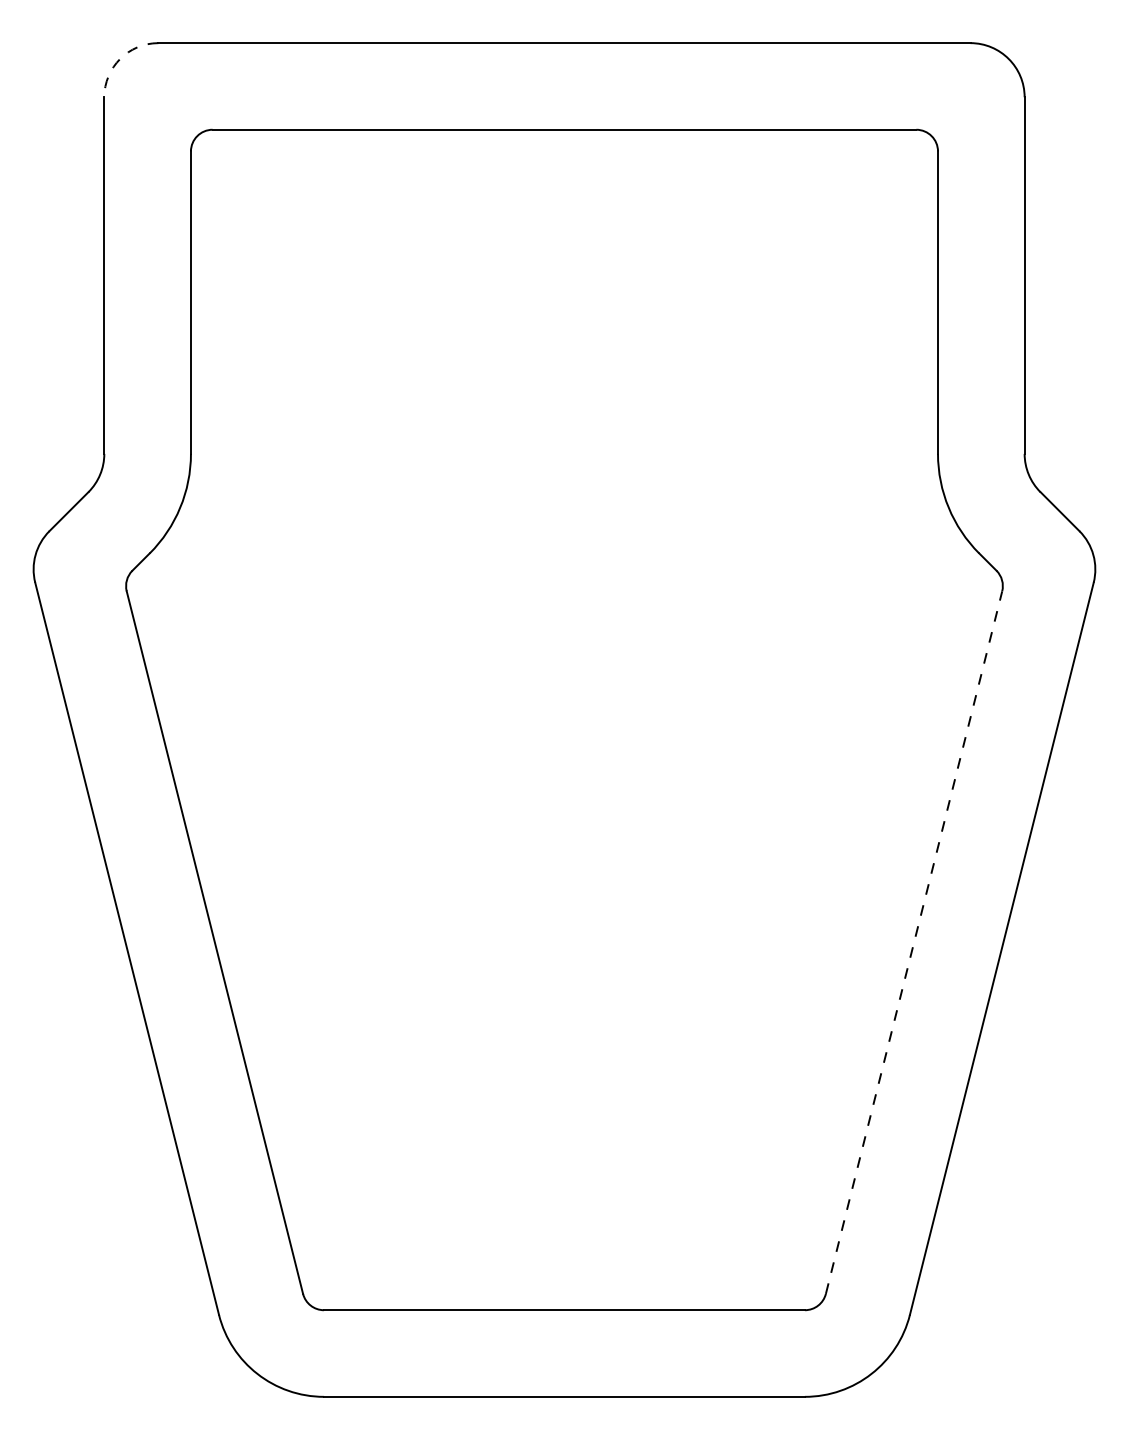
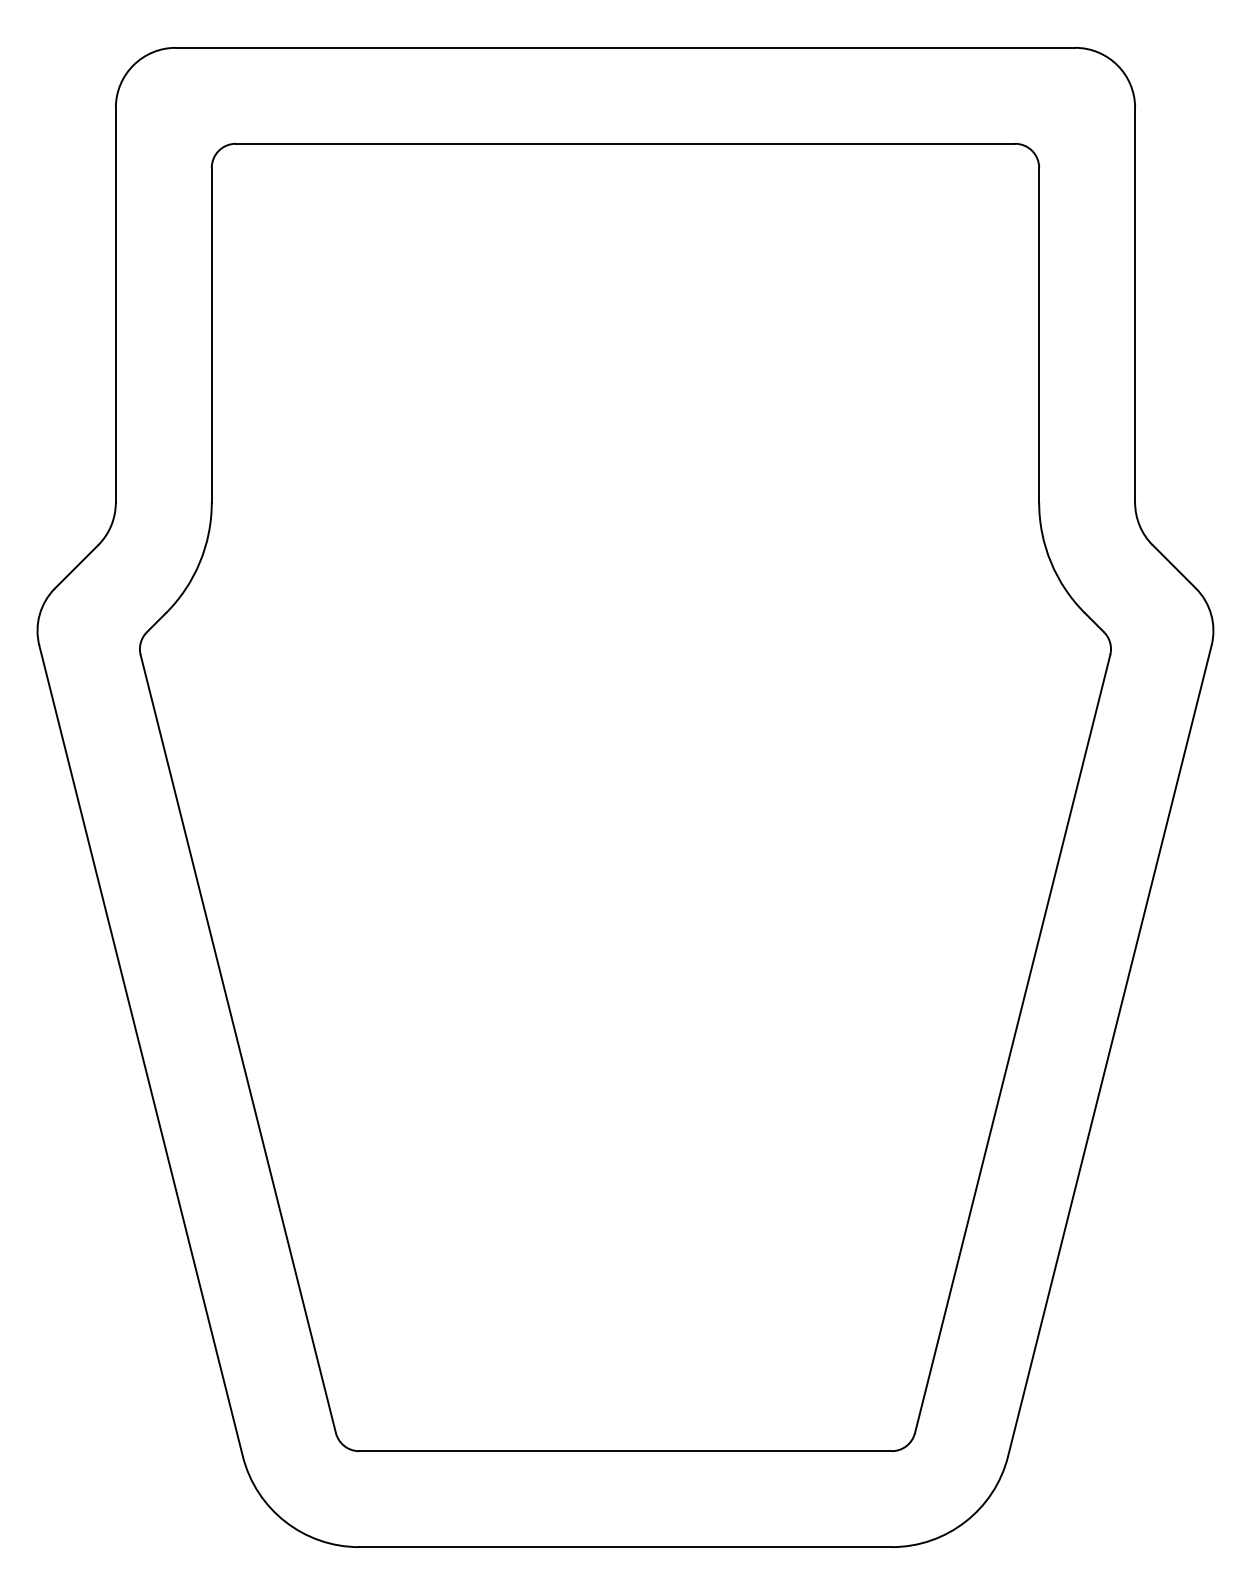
arc: (120, 59) -> (133, 65), dashed -> solid
line: (913, 942) -> (1012, 1043), dashed -> solid

